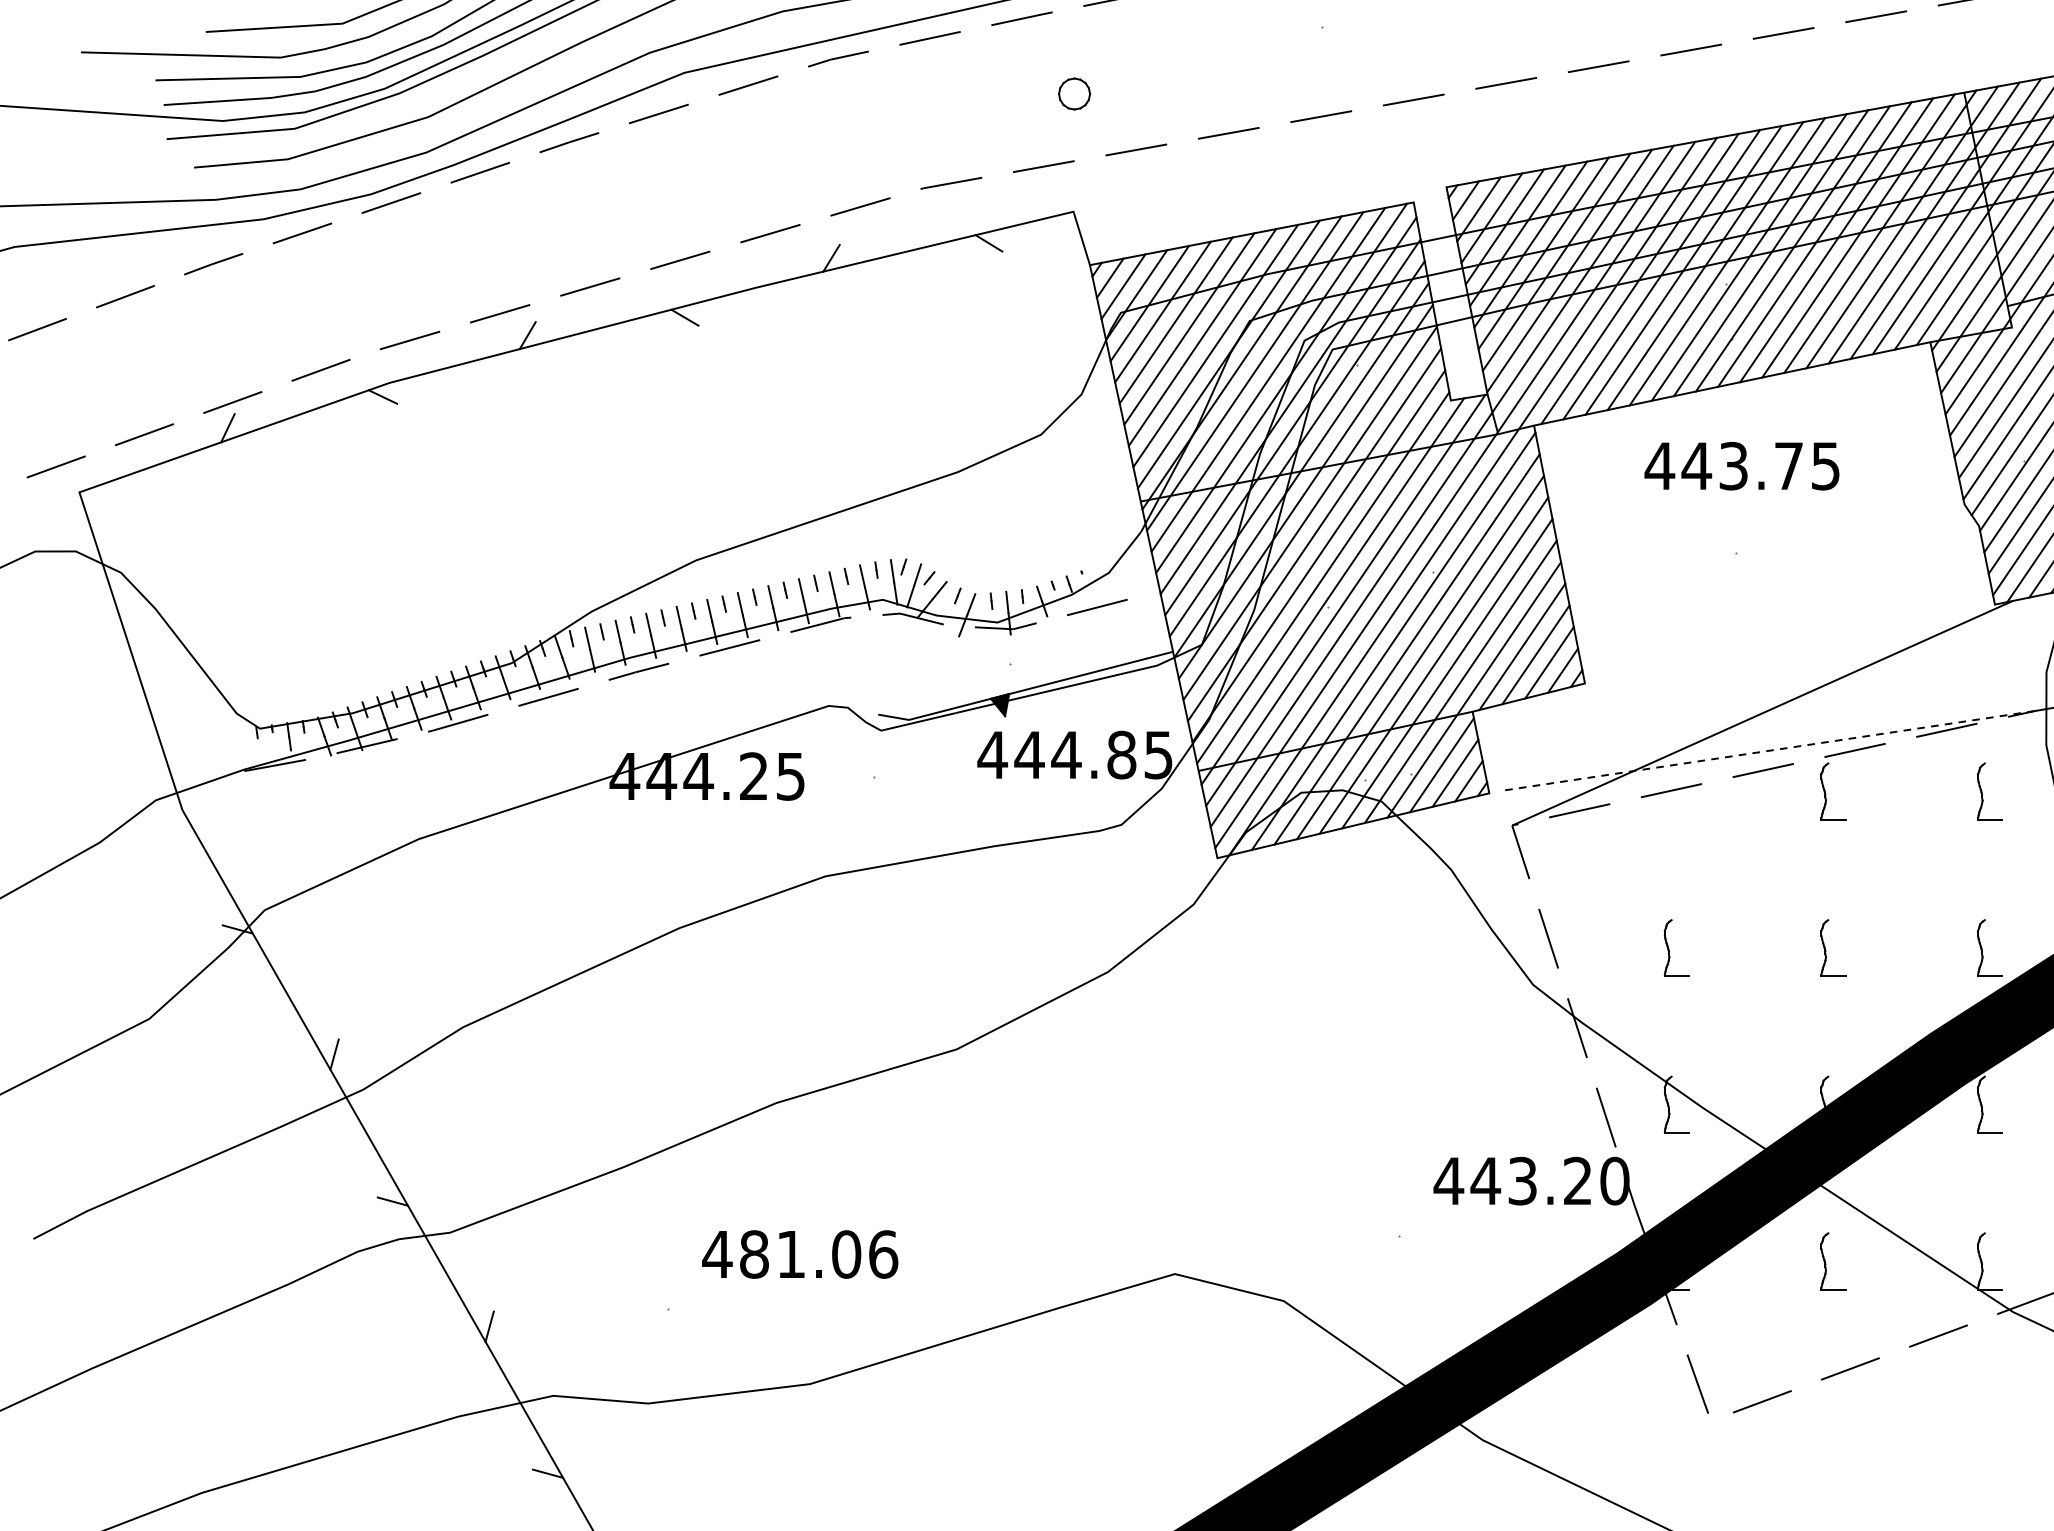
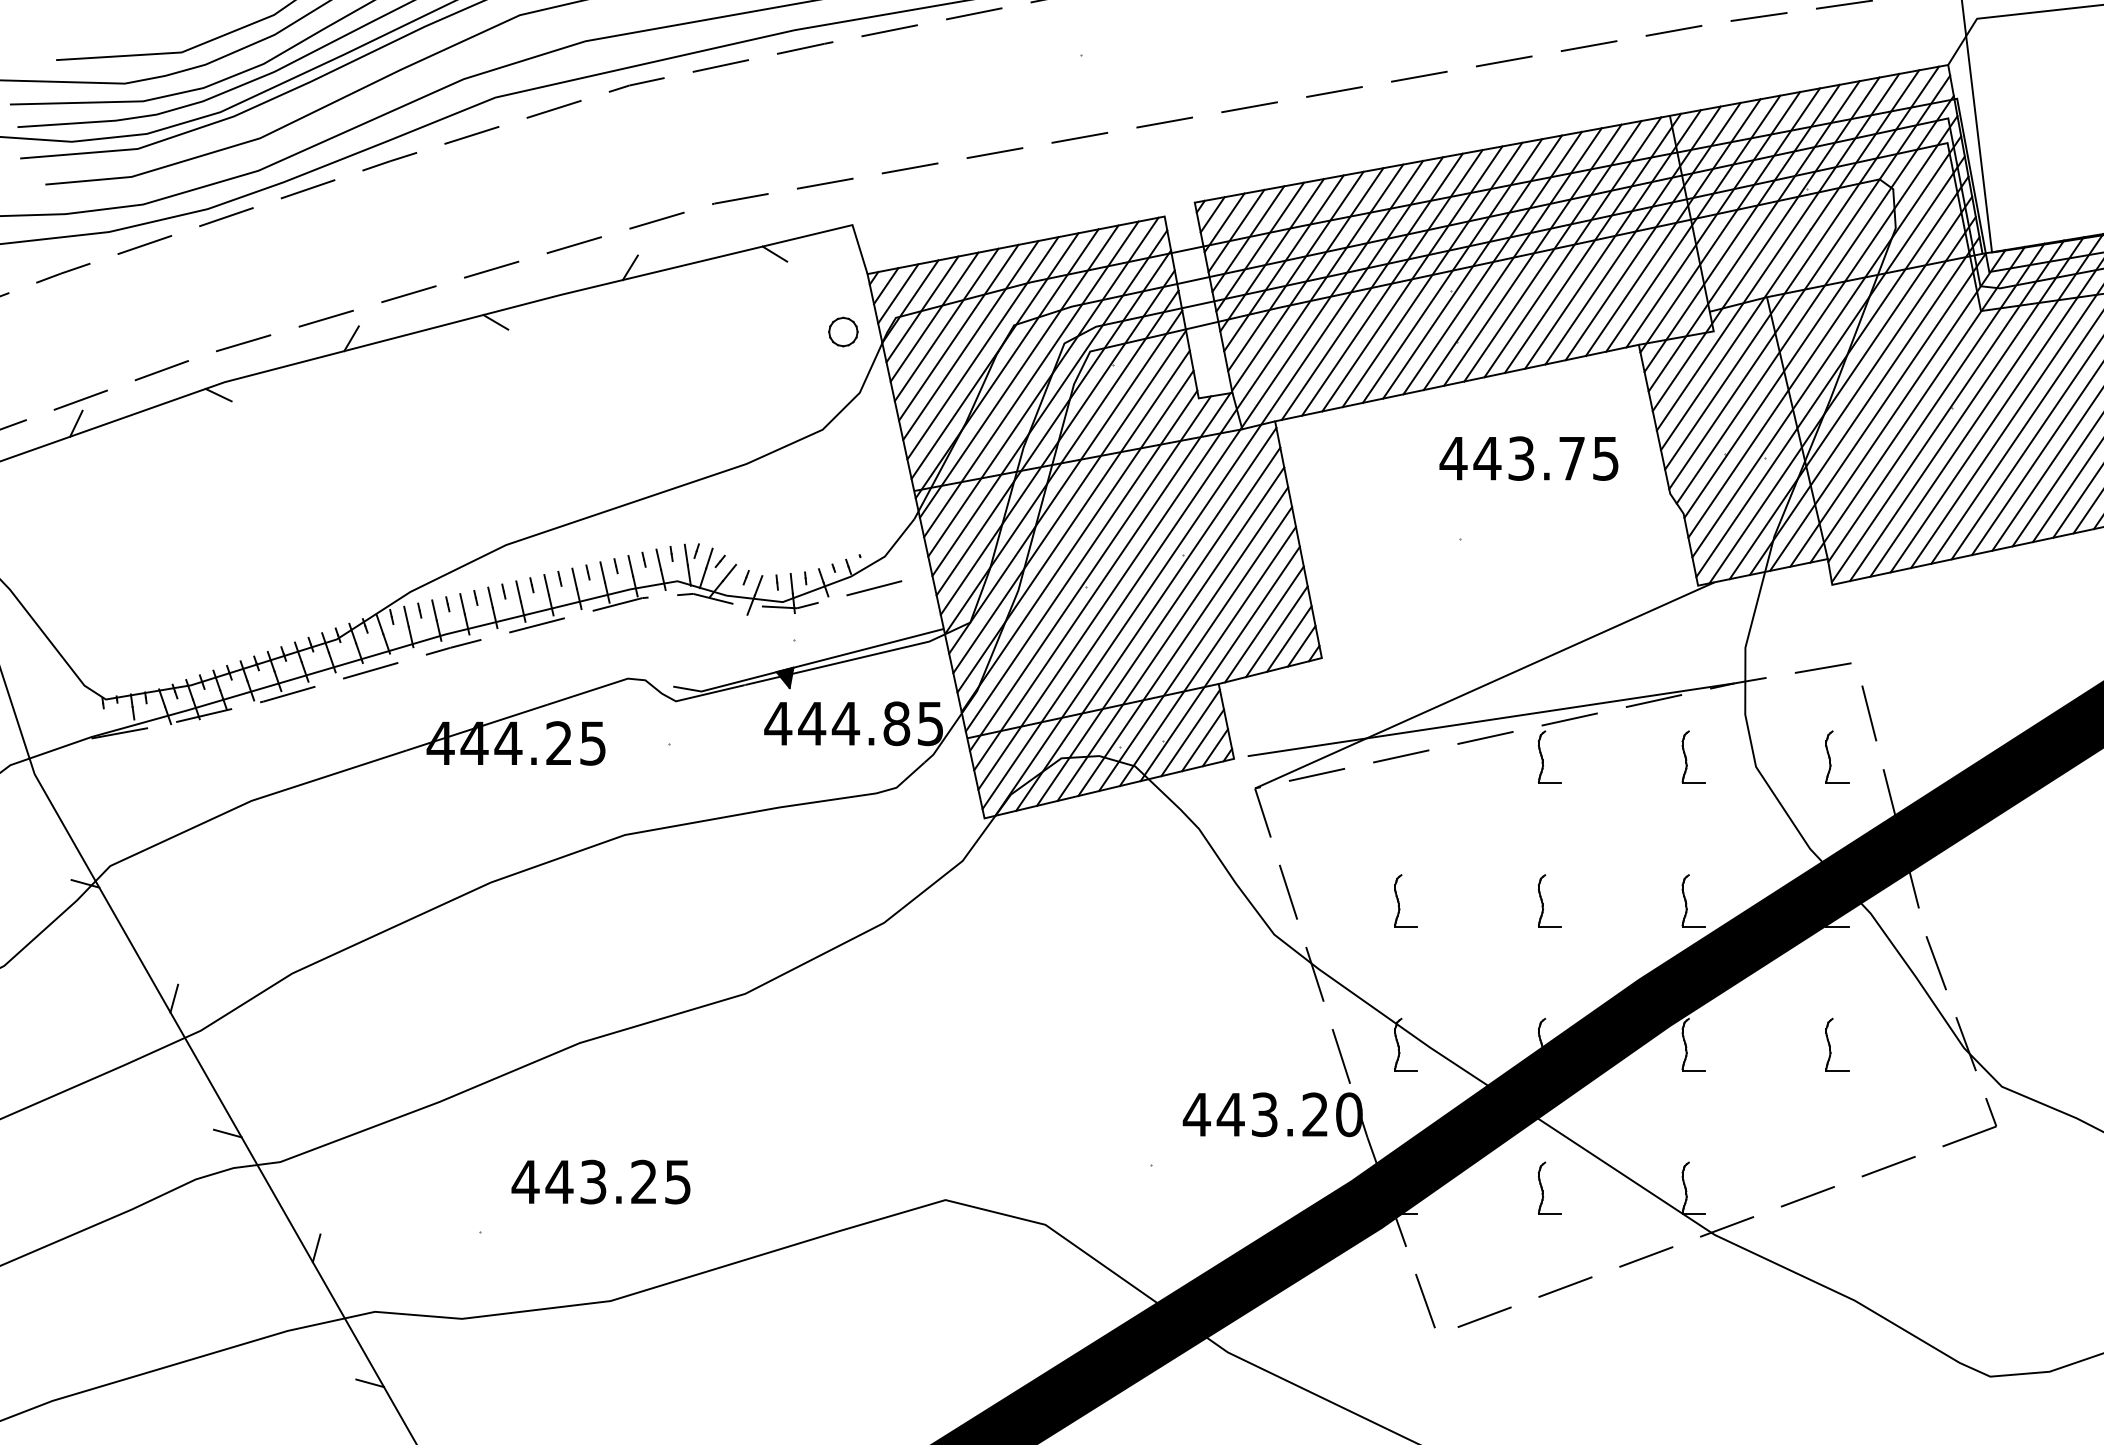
part: (1074, 93) -> (843, 331), moved
text: (1741, 466) -> (1528, 458), moved
line: (1768, 750) -> (1490, 719), dashed -> solid
text: (818, 1253) -> (618, 1181), 481.06 -> 443.25

